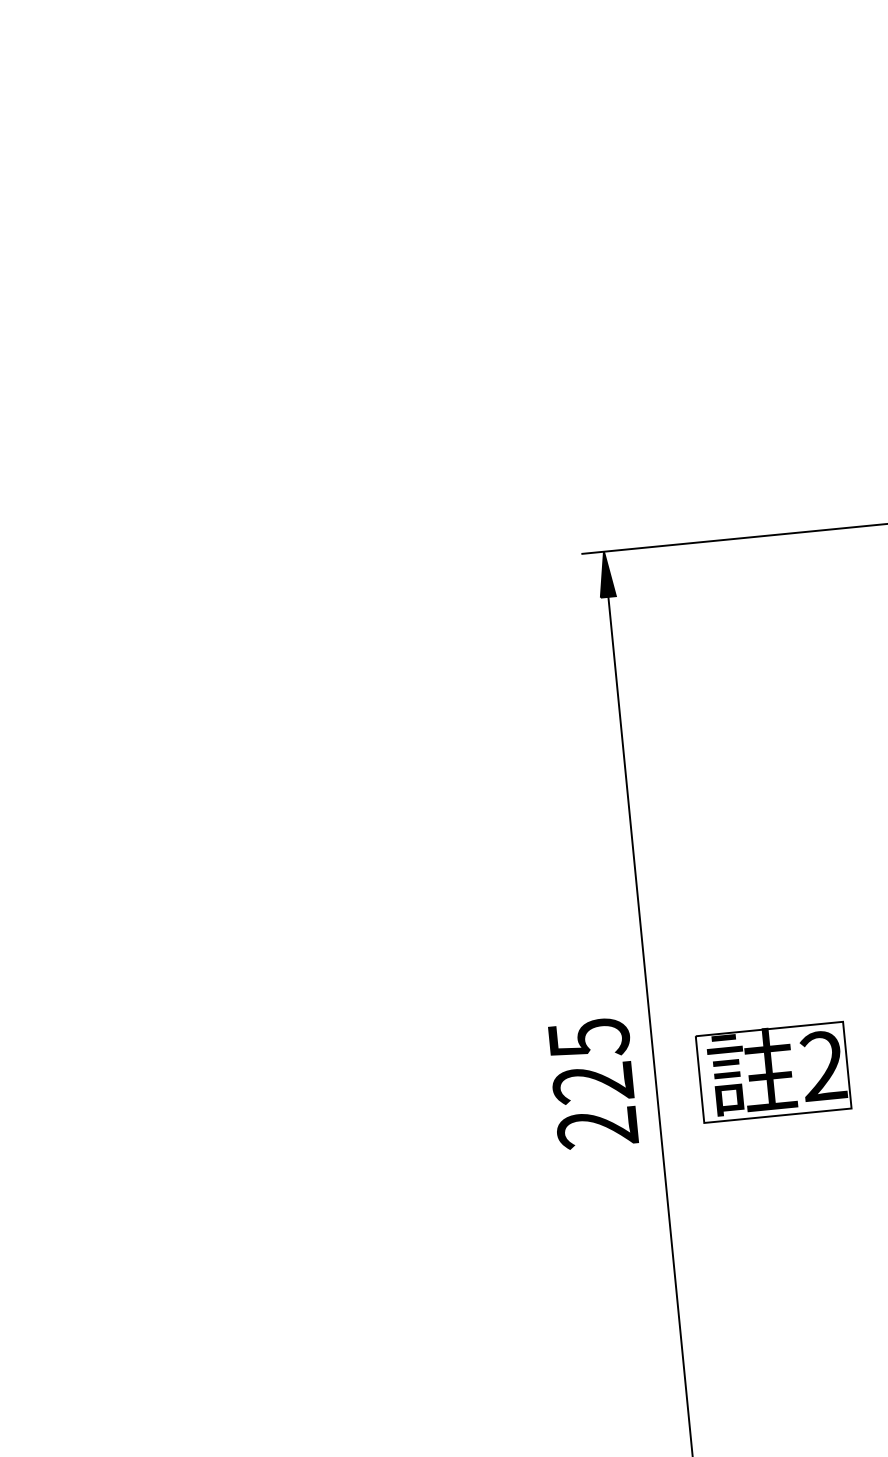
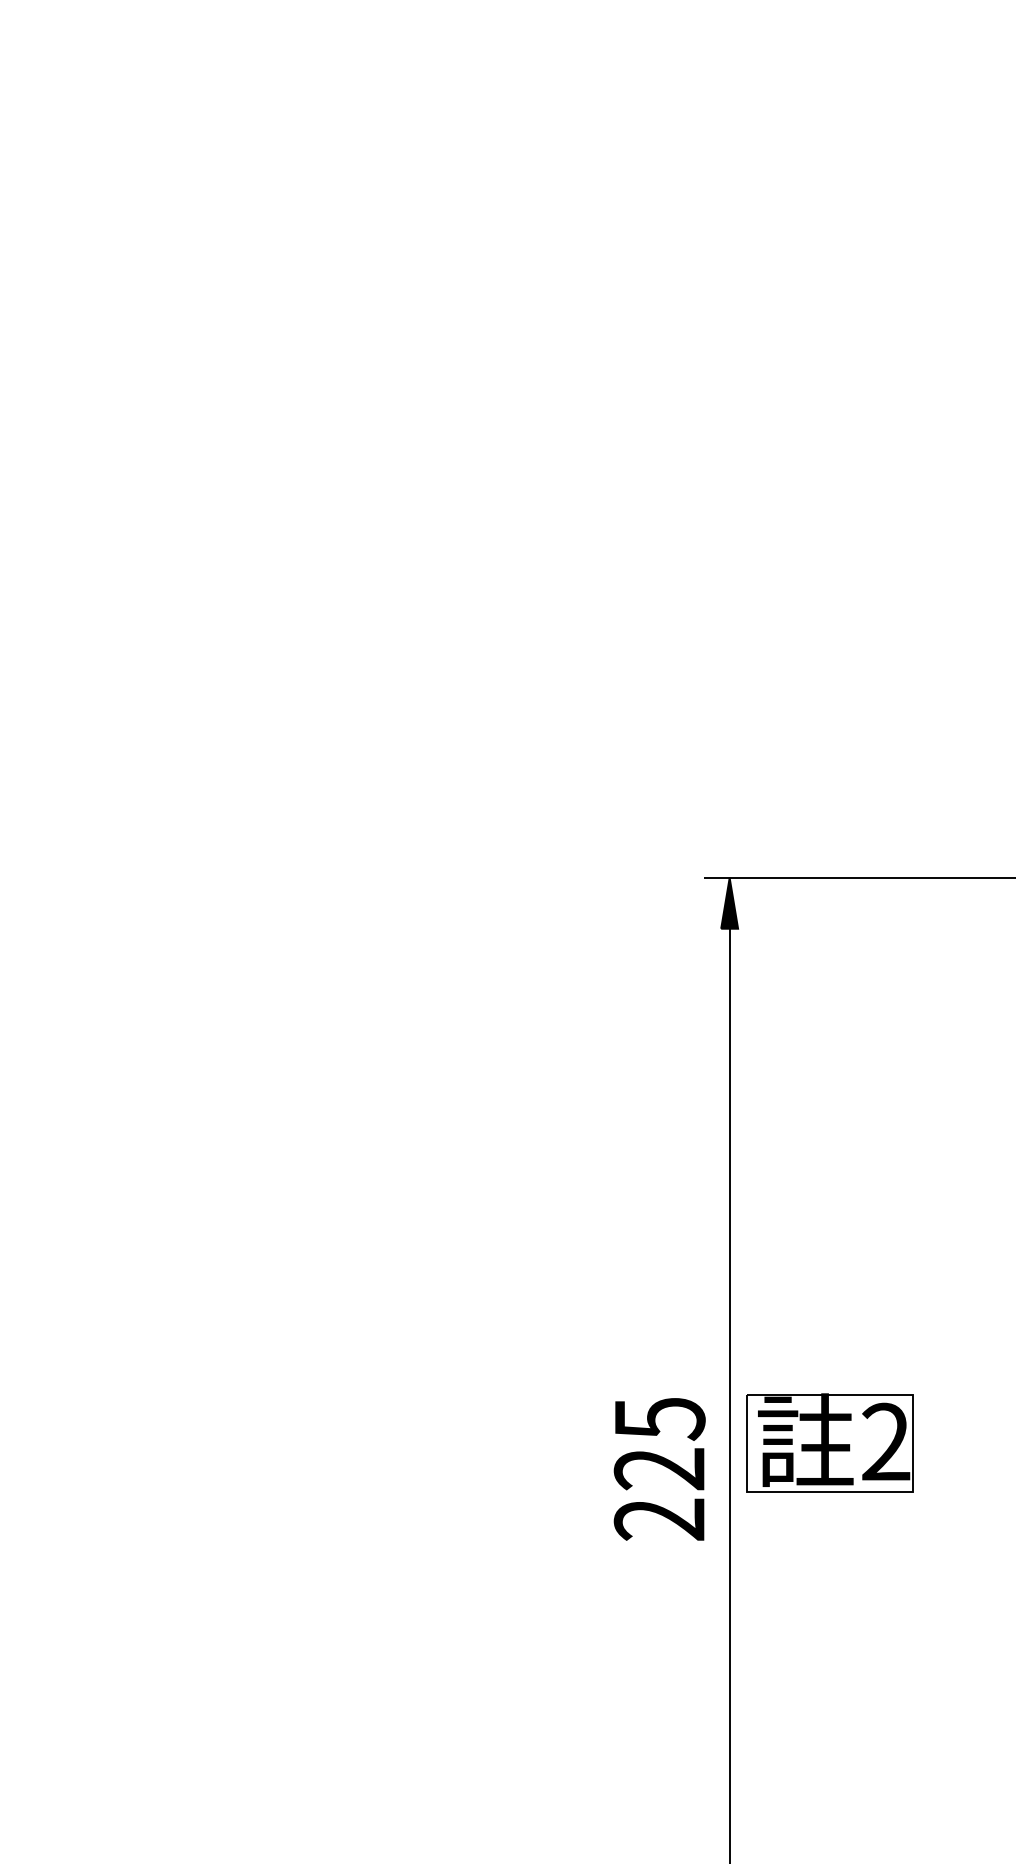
part: (773, 1071) -> (829, 1442), moved

